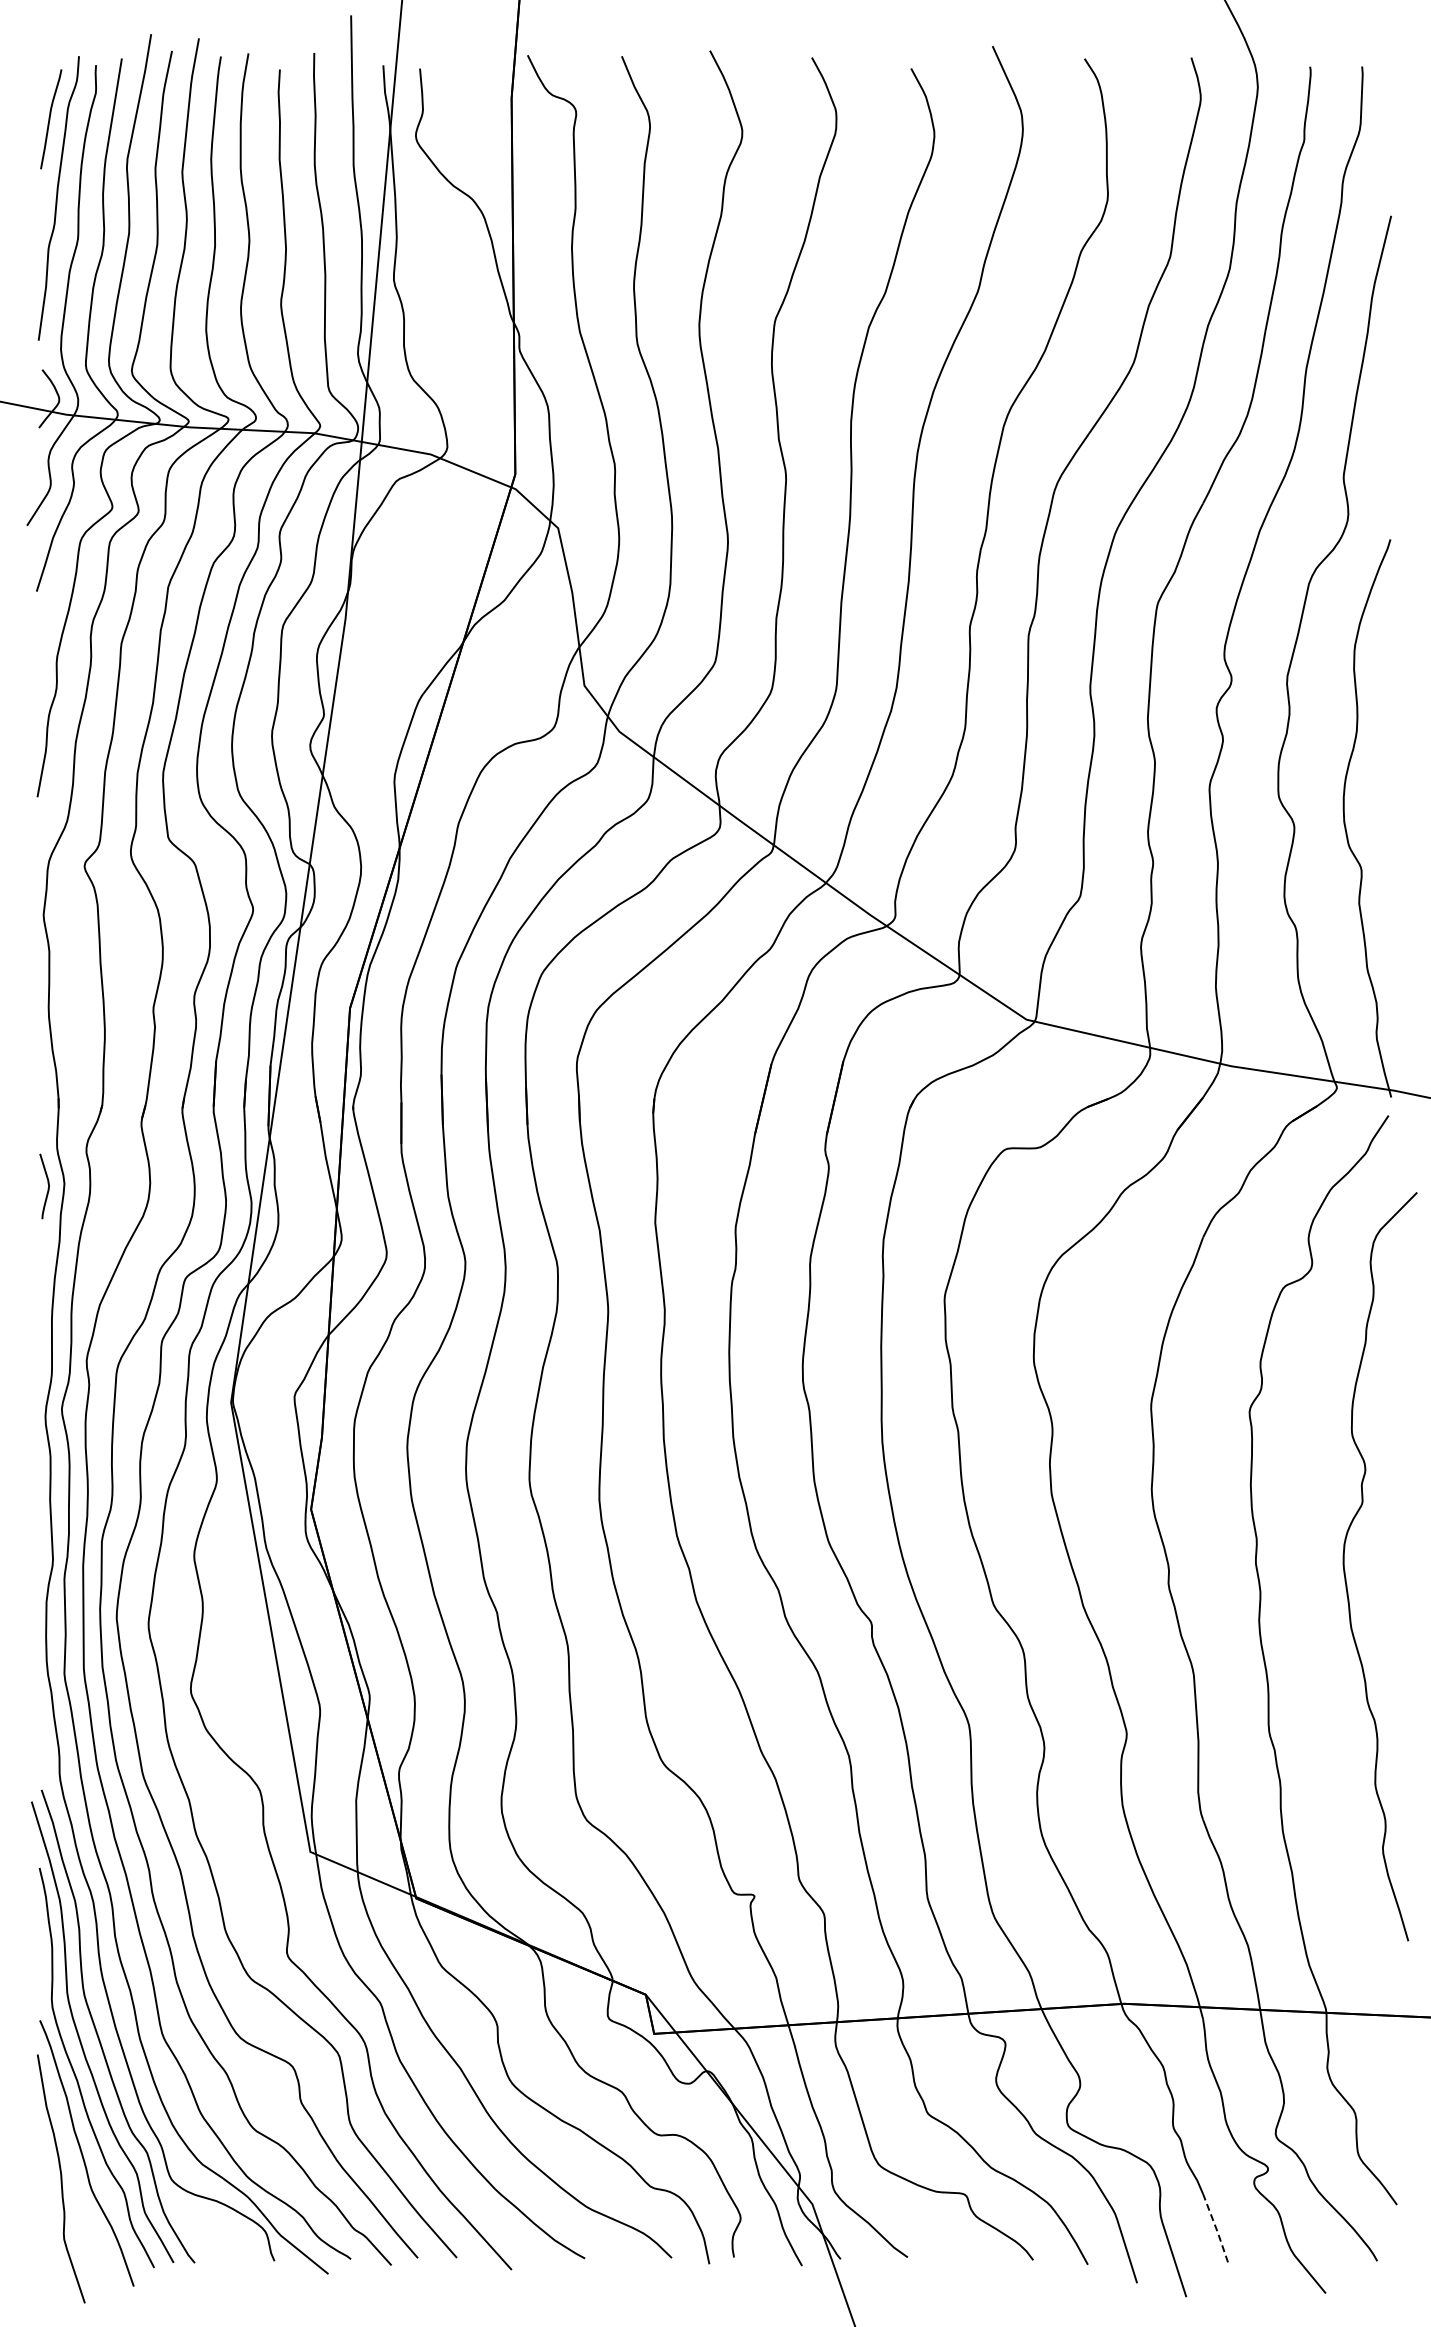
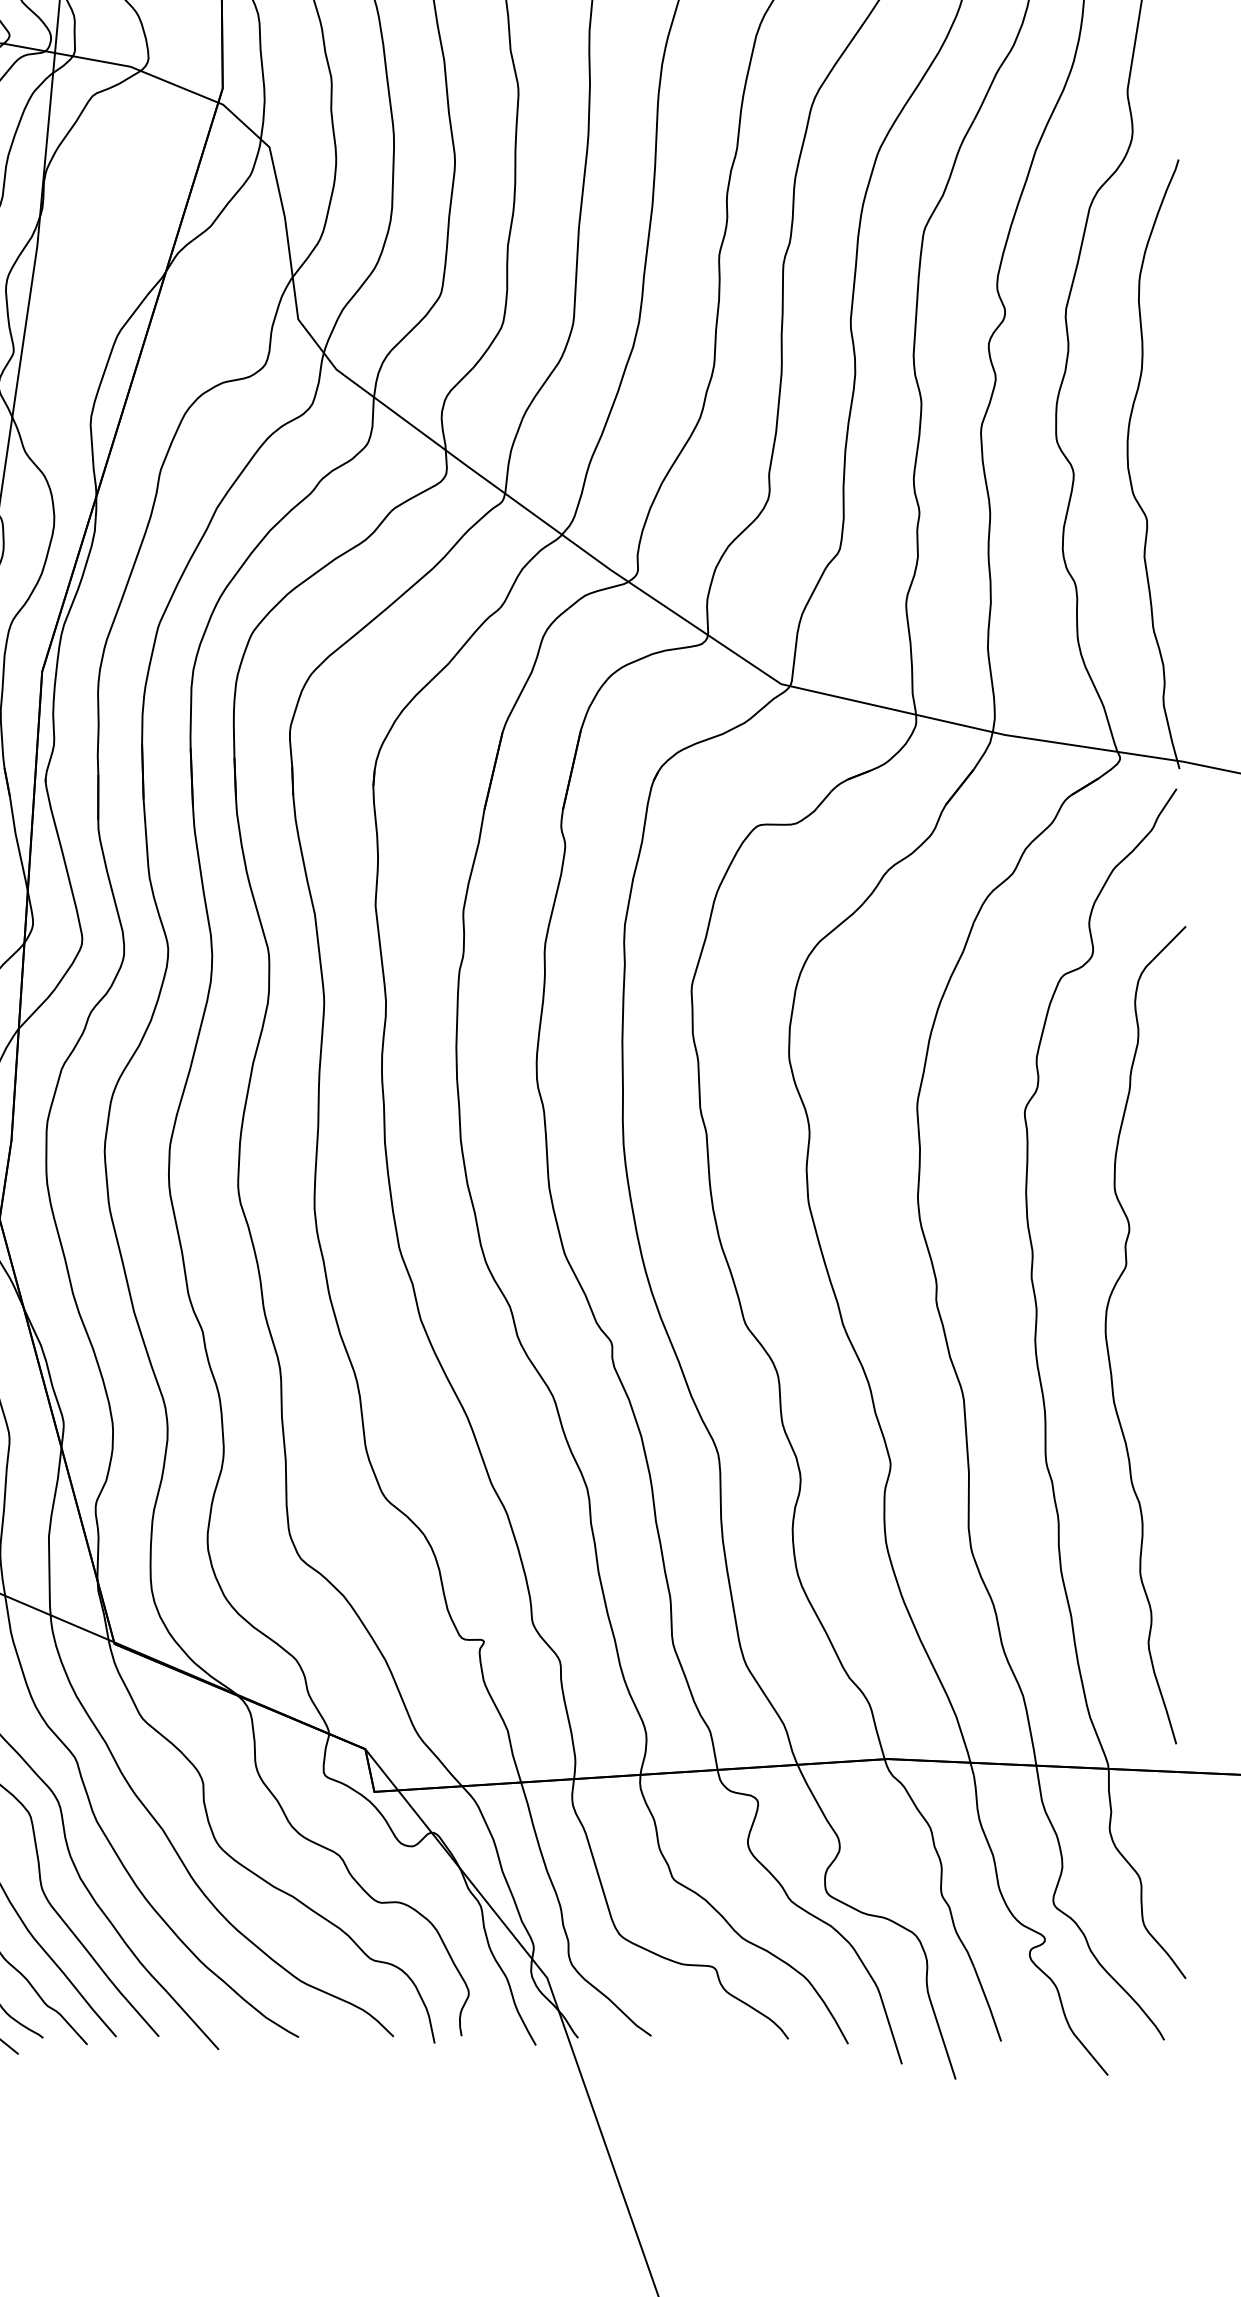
curve: (1345, 1570) -> (1107, 1339), moved
line: (1216, 2228) -> (988, 2004), dashed -> solid

